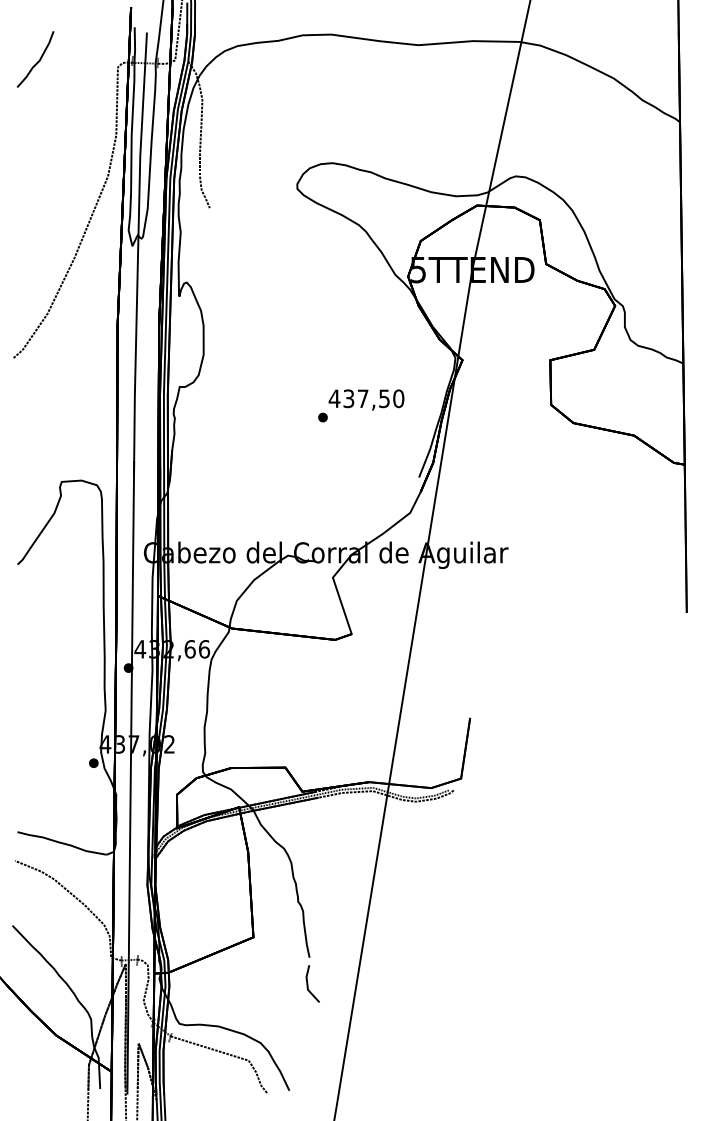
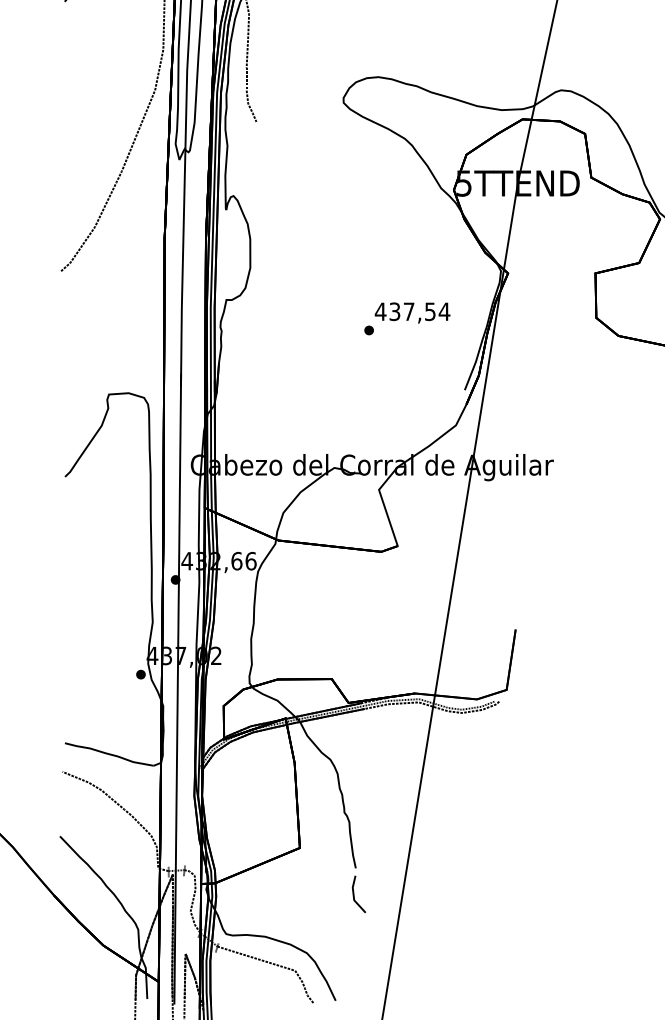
text: (398, 398) -> (444, 311), 437,50 -> 437,54

